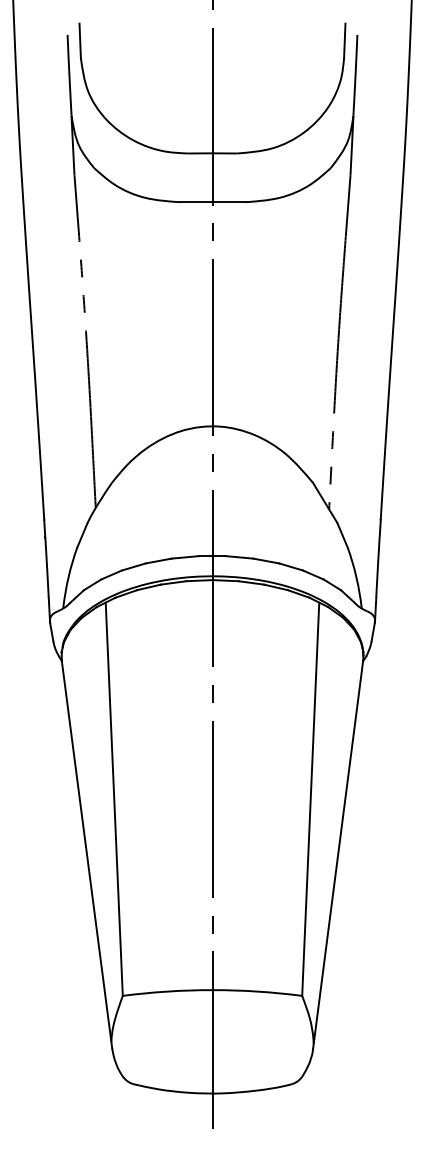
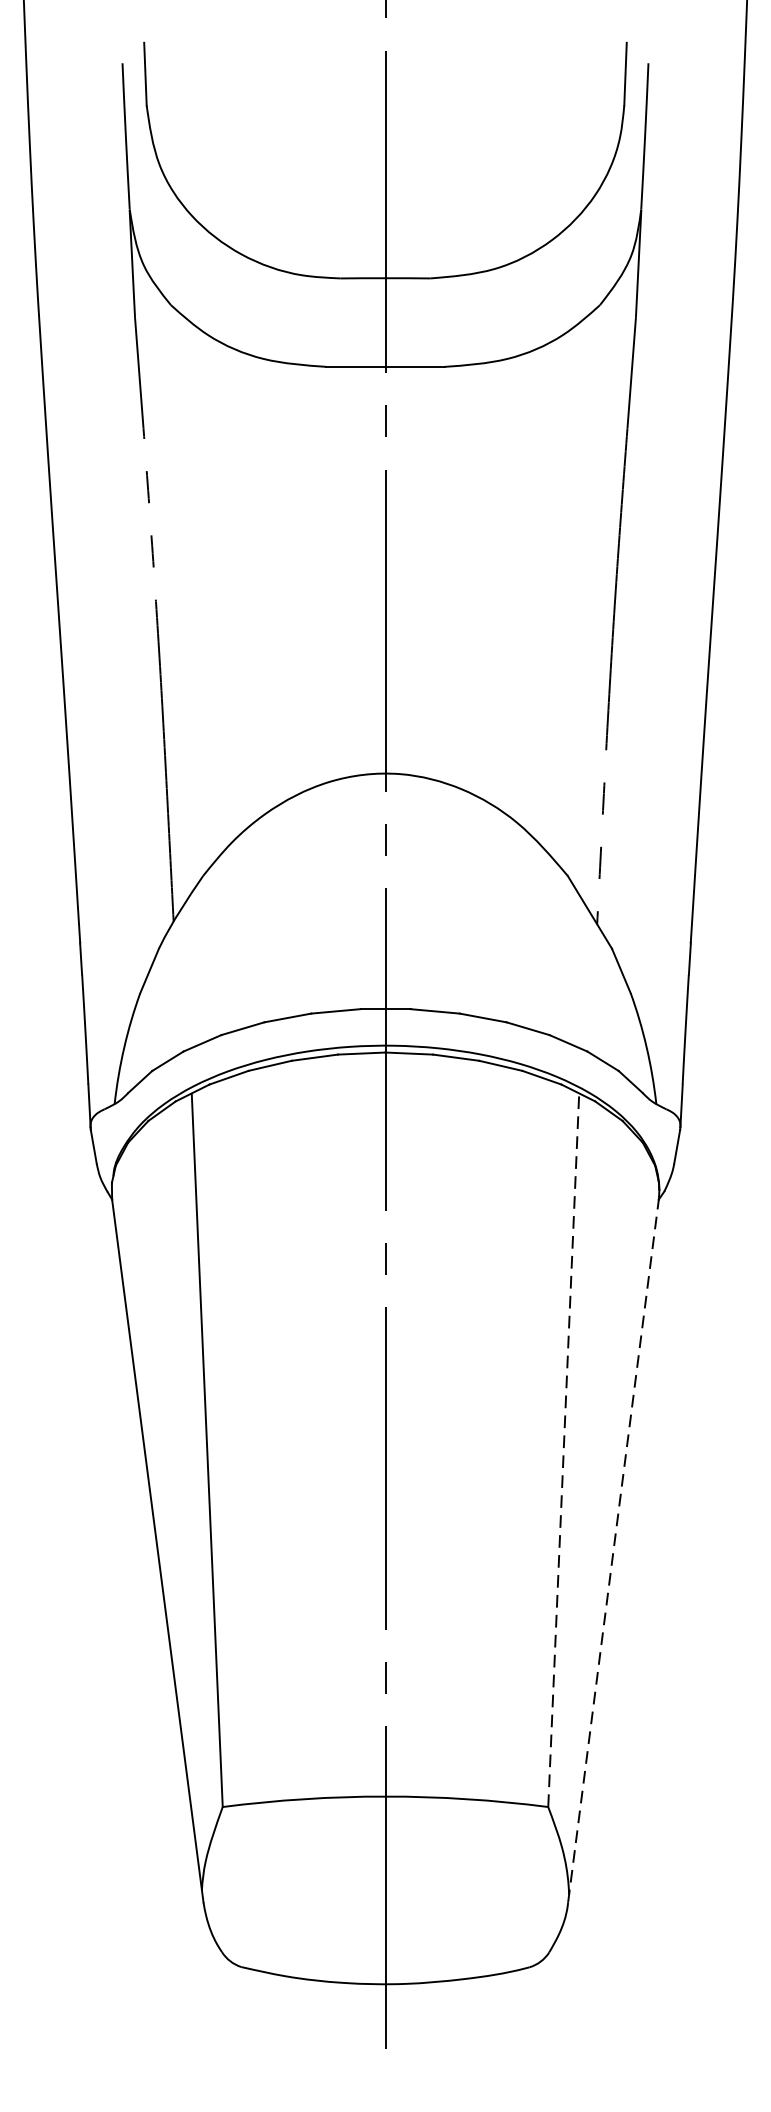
line: (310, 799) -> (563, 1450), solid -> dashed
line: (338, 854) -> (614, 1550), solid -> dashed

